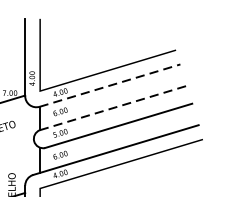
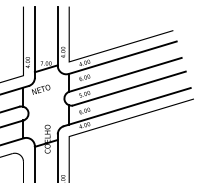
line: (110, 85) -> (123, 57), dashed -> solid
line: (113, 107) -> (125, 74), dashed -> solid

